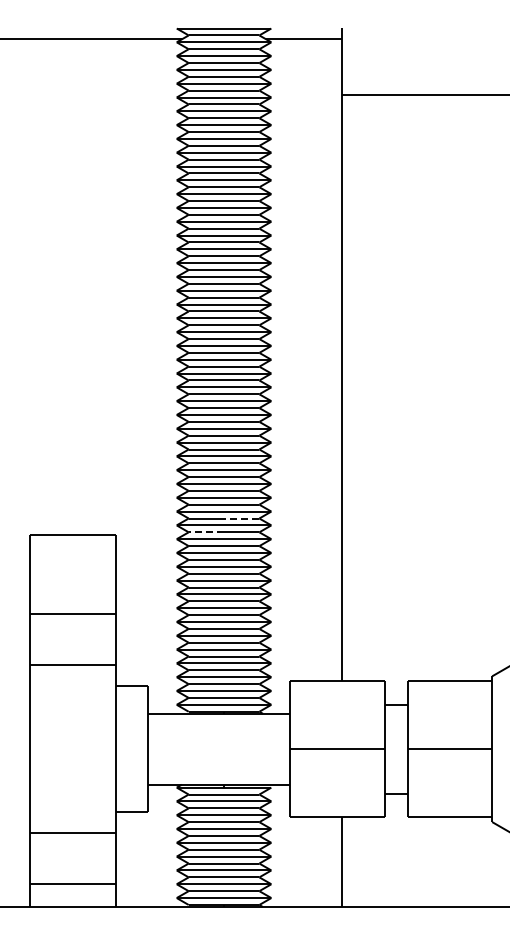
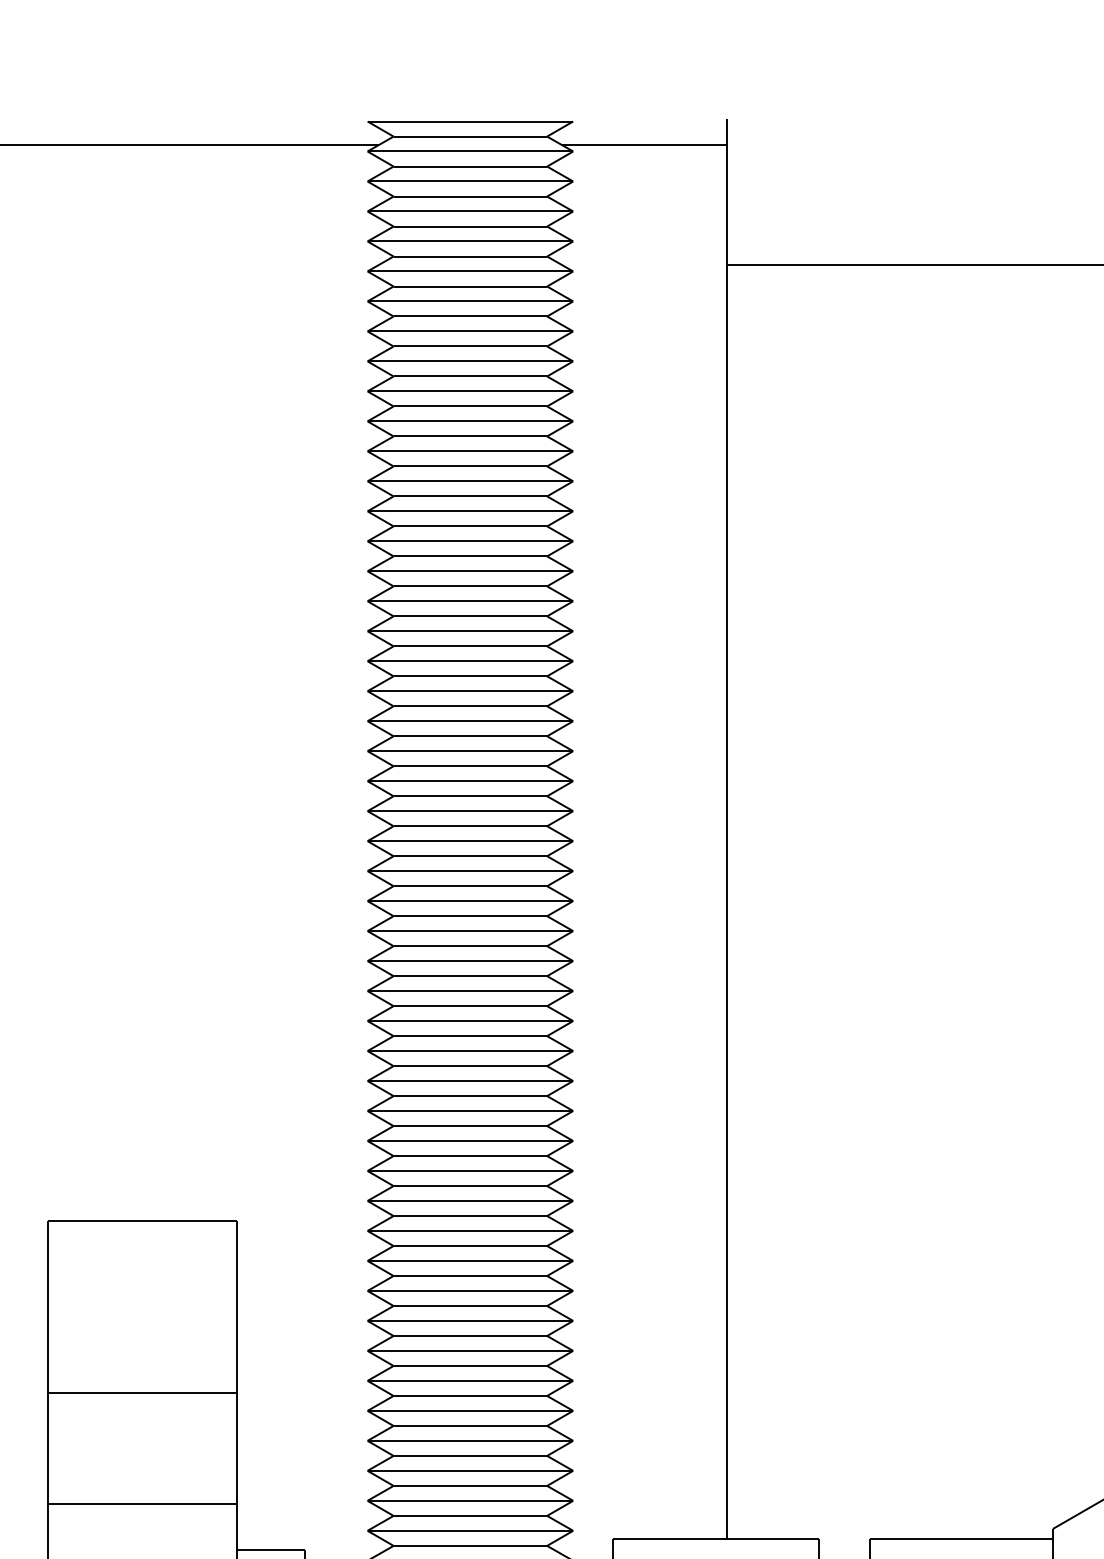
line: (241, 518) -> (508, 1186), dashed -> solid
line: (206, 532) -> (432, 1216), dashed -> solid

